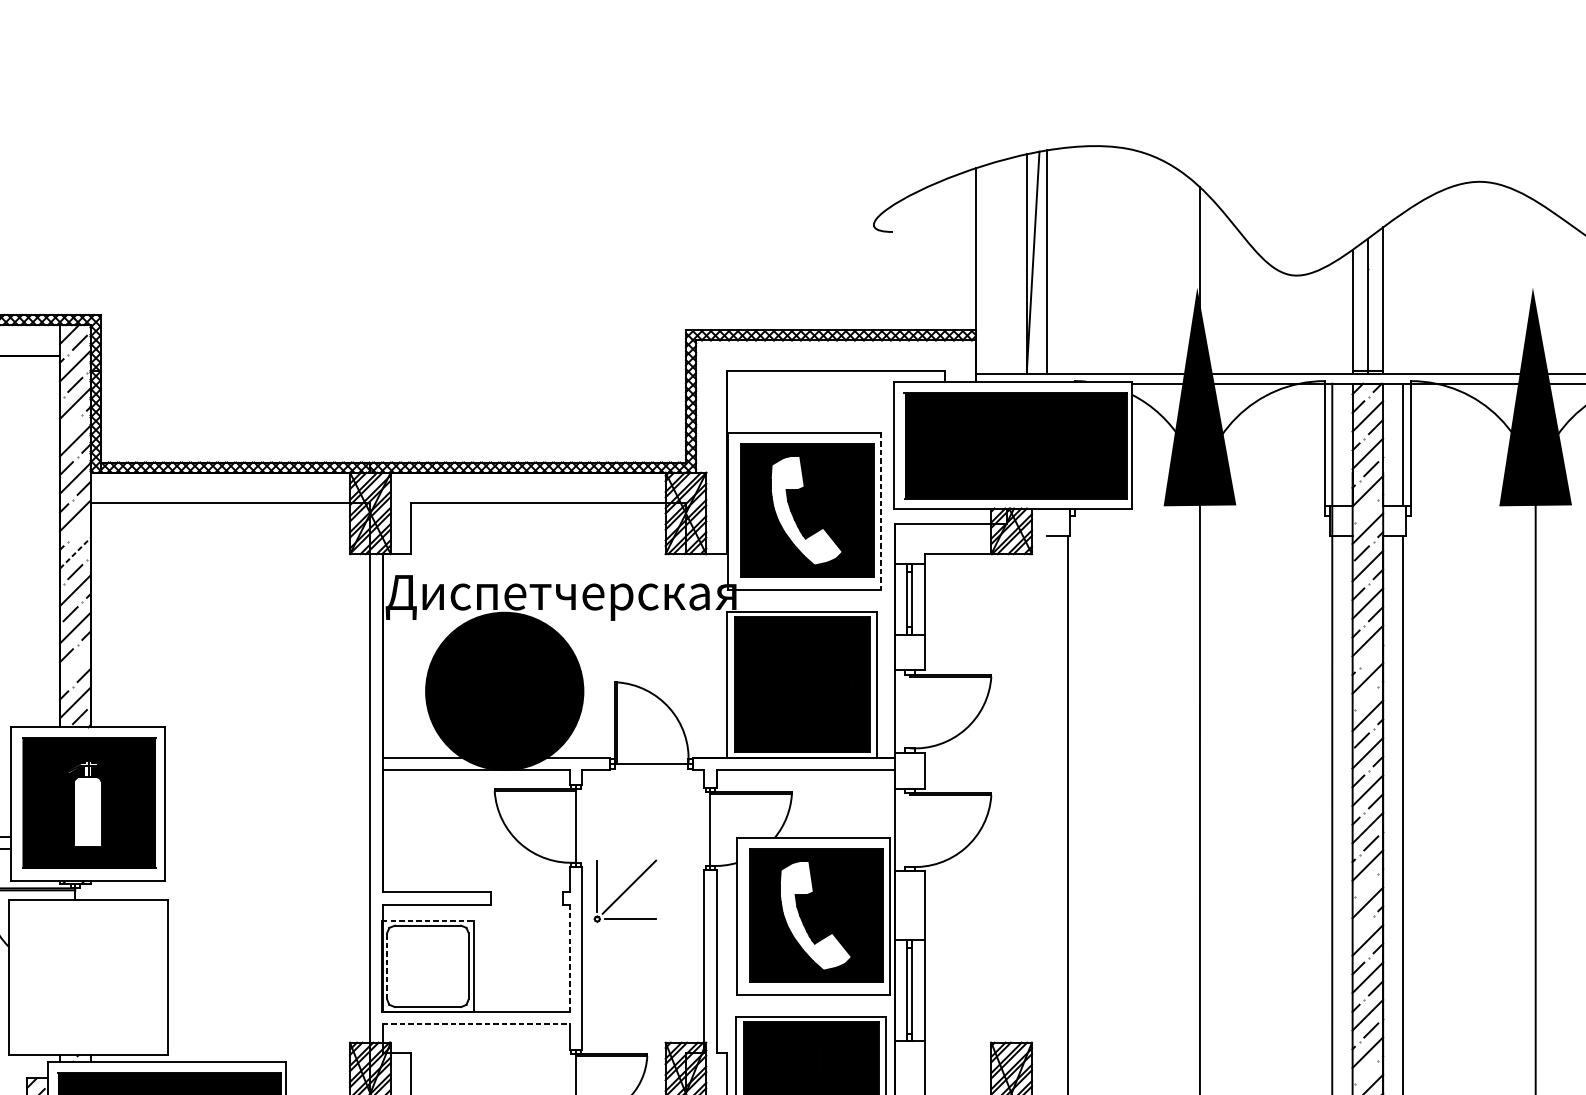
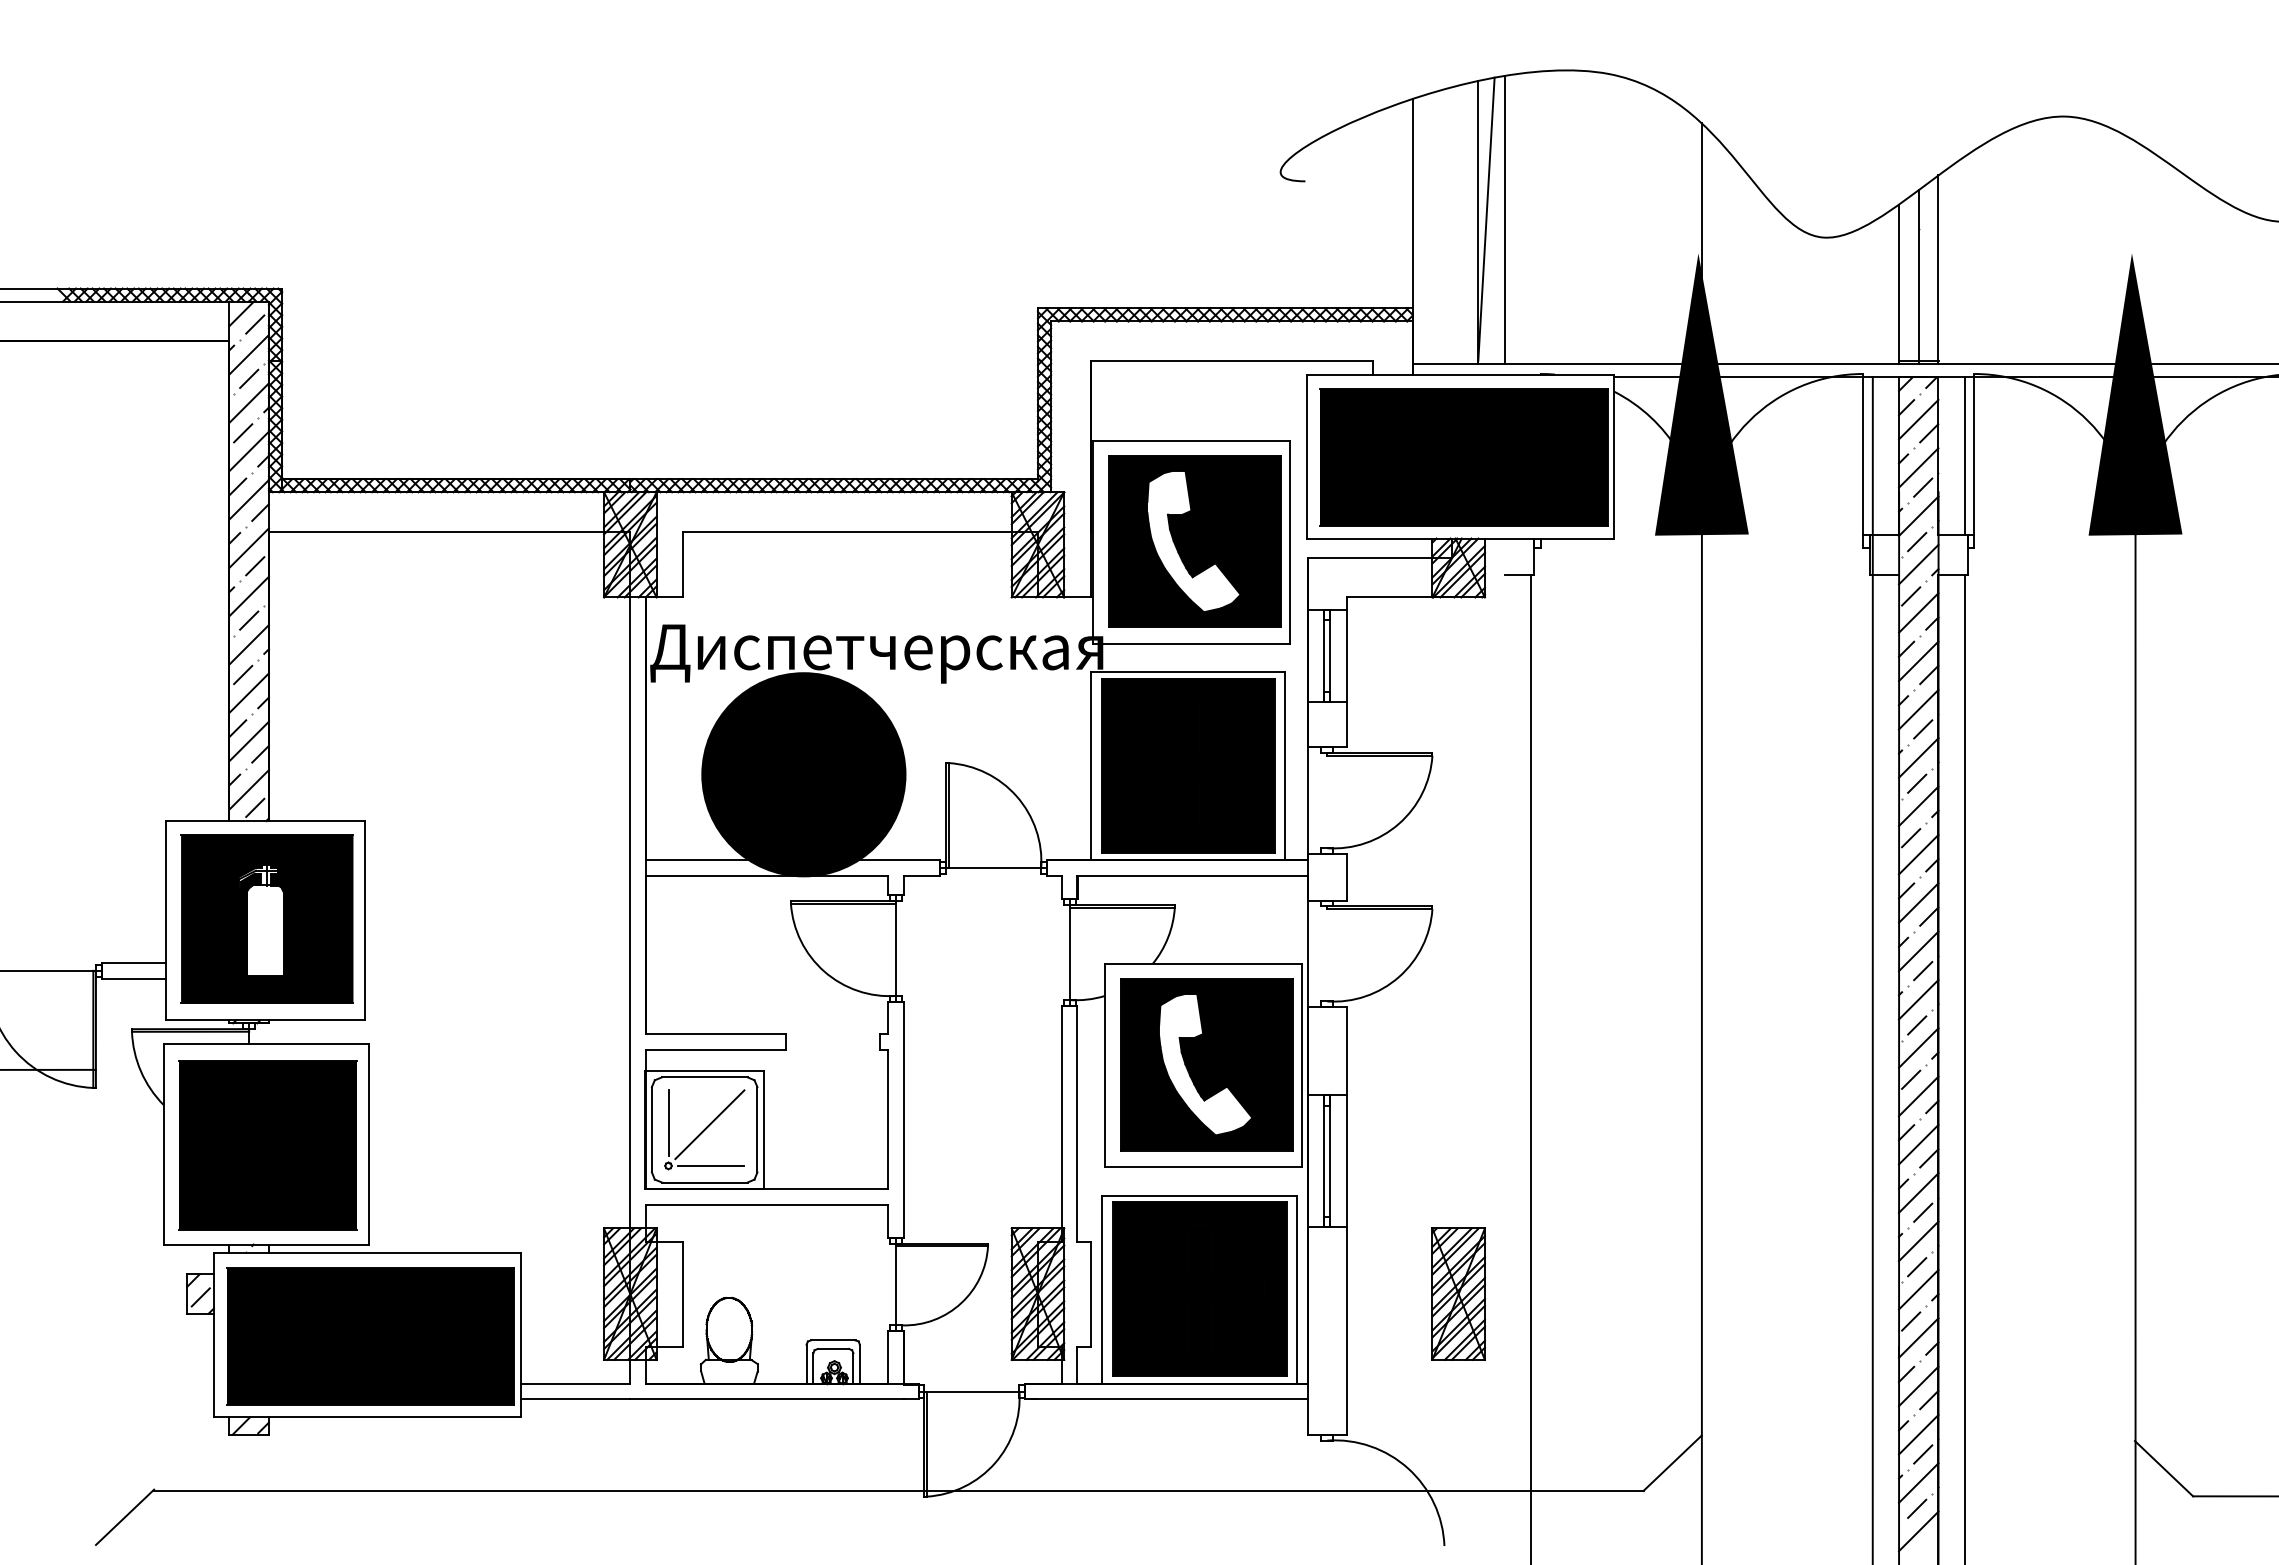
line: (70, 427) -> (243, 433), added
line: (881, 511) -> (1290, 542), dashed -> solid
line: (1366, 511) -> (1917, 542), added
line: (80, 530) -> (255, 566), added
line: (75, 553) -> (249, 596), dashed -> solid
line: (1371, 656) -> (1923, 729), added
line: (74, 665) -> (248, 741), added
line: (1366, 698) -> (1917, 783), added
line: (1366, 885) -> (1917, 1025), added
part: (625, 890) -> (704, 1129), moved
line: (428, 920) -> (705, 1070), dashed -> solid
line: (1362, 927) -> (1911, 1079), added
line: (570, 958) -> (888, 1119), dashed -> solid
line: (386, 966) -> (651, 1129), dashed -> solid
part: (89, 978) -> (267, 1145), added
line: (476, 1024) -> (767, 1204), dashed -> solid
line: (1366, 1072) -> (1917, 1267), added

